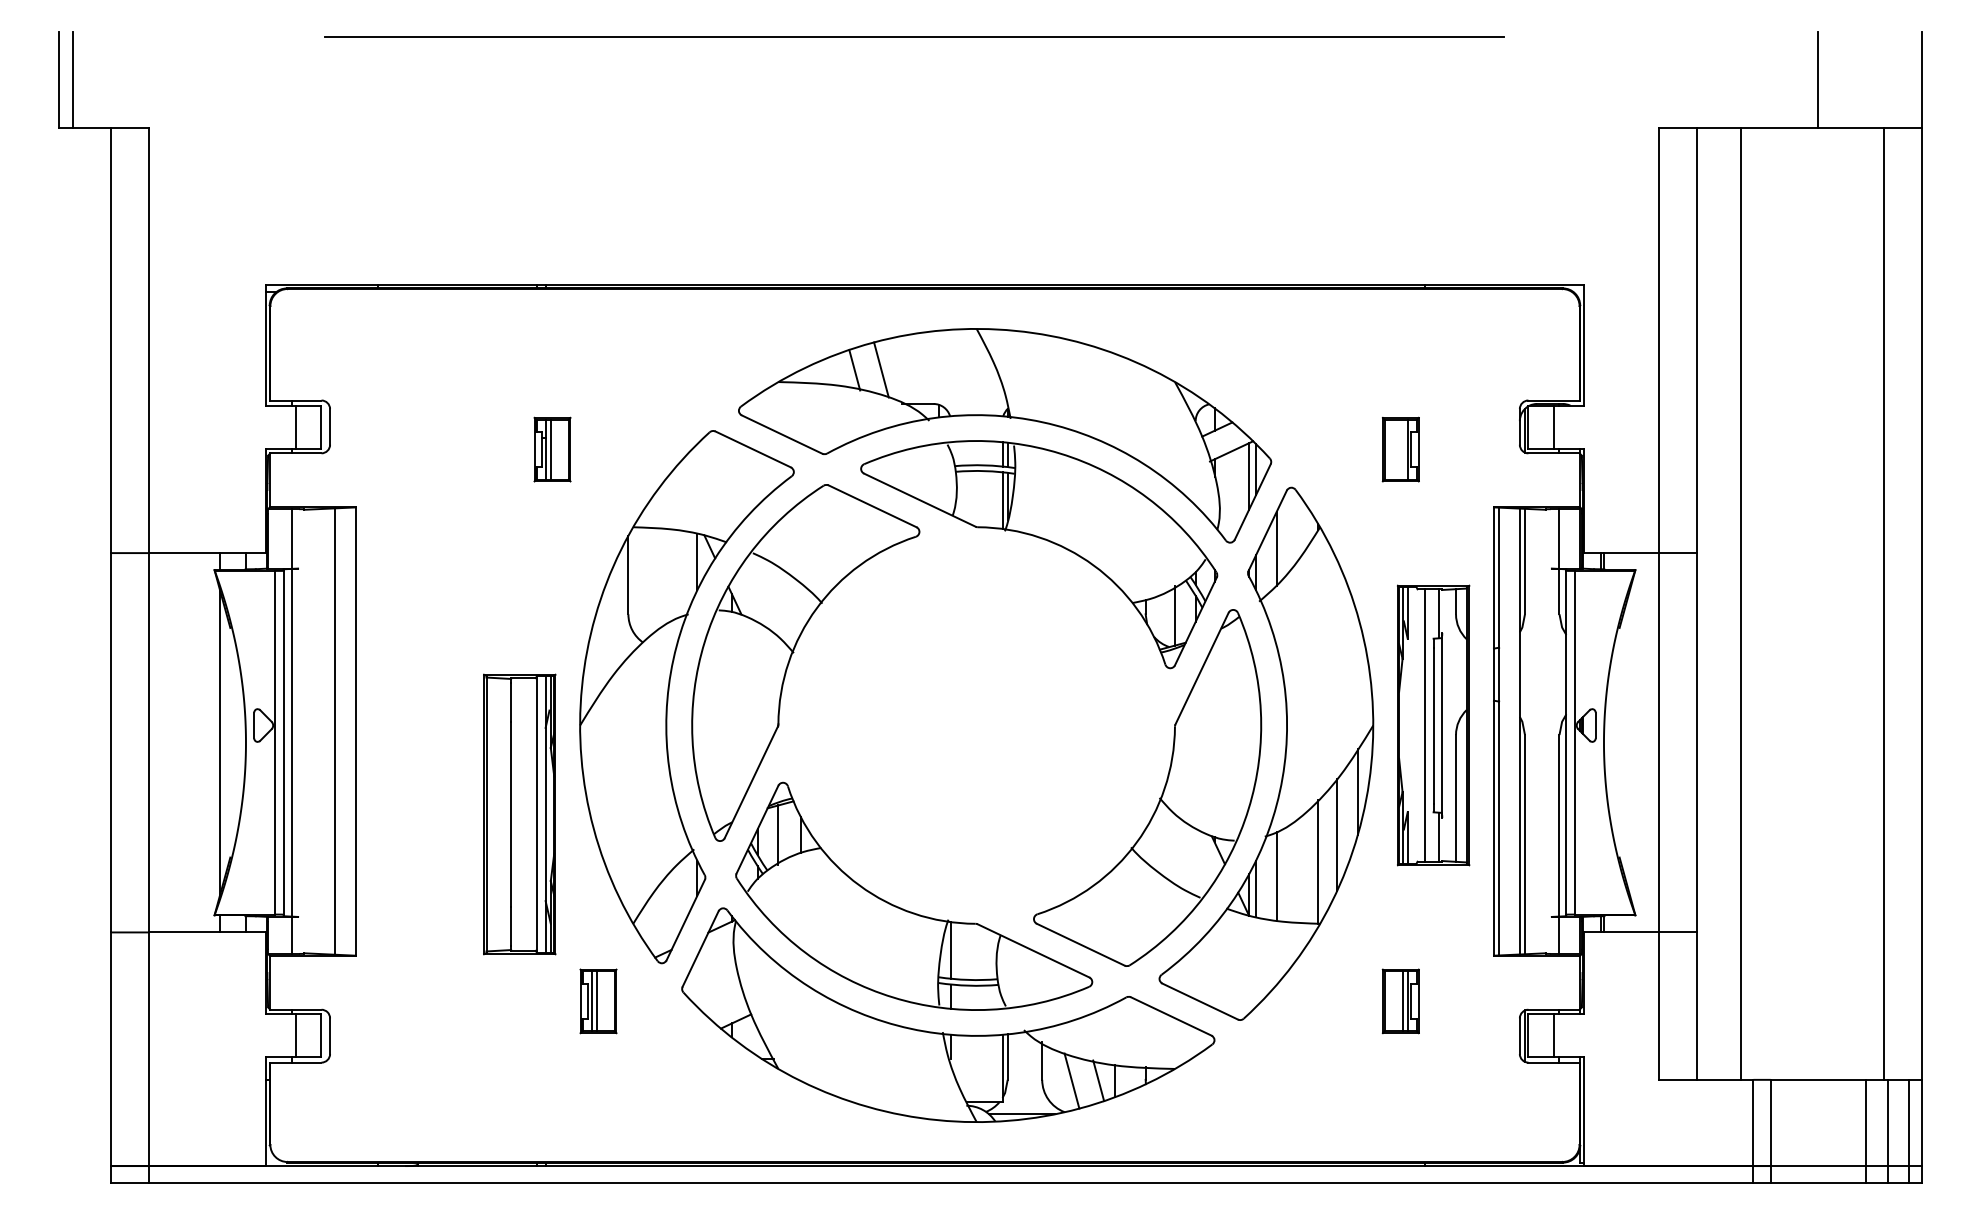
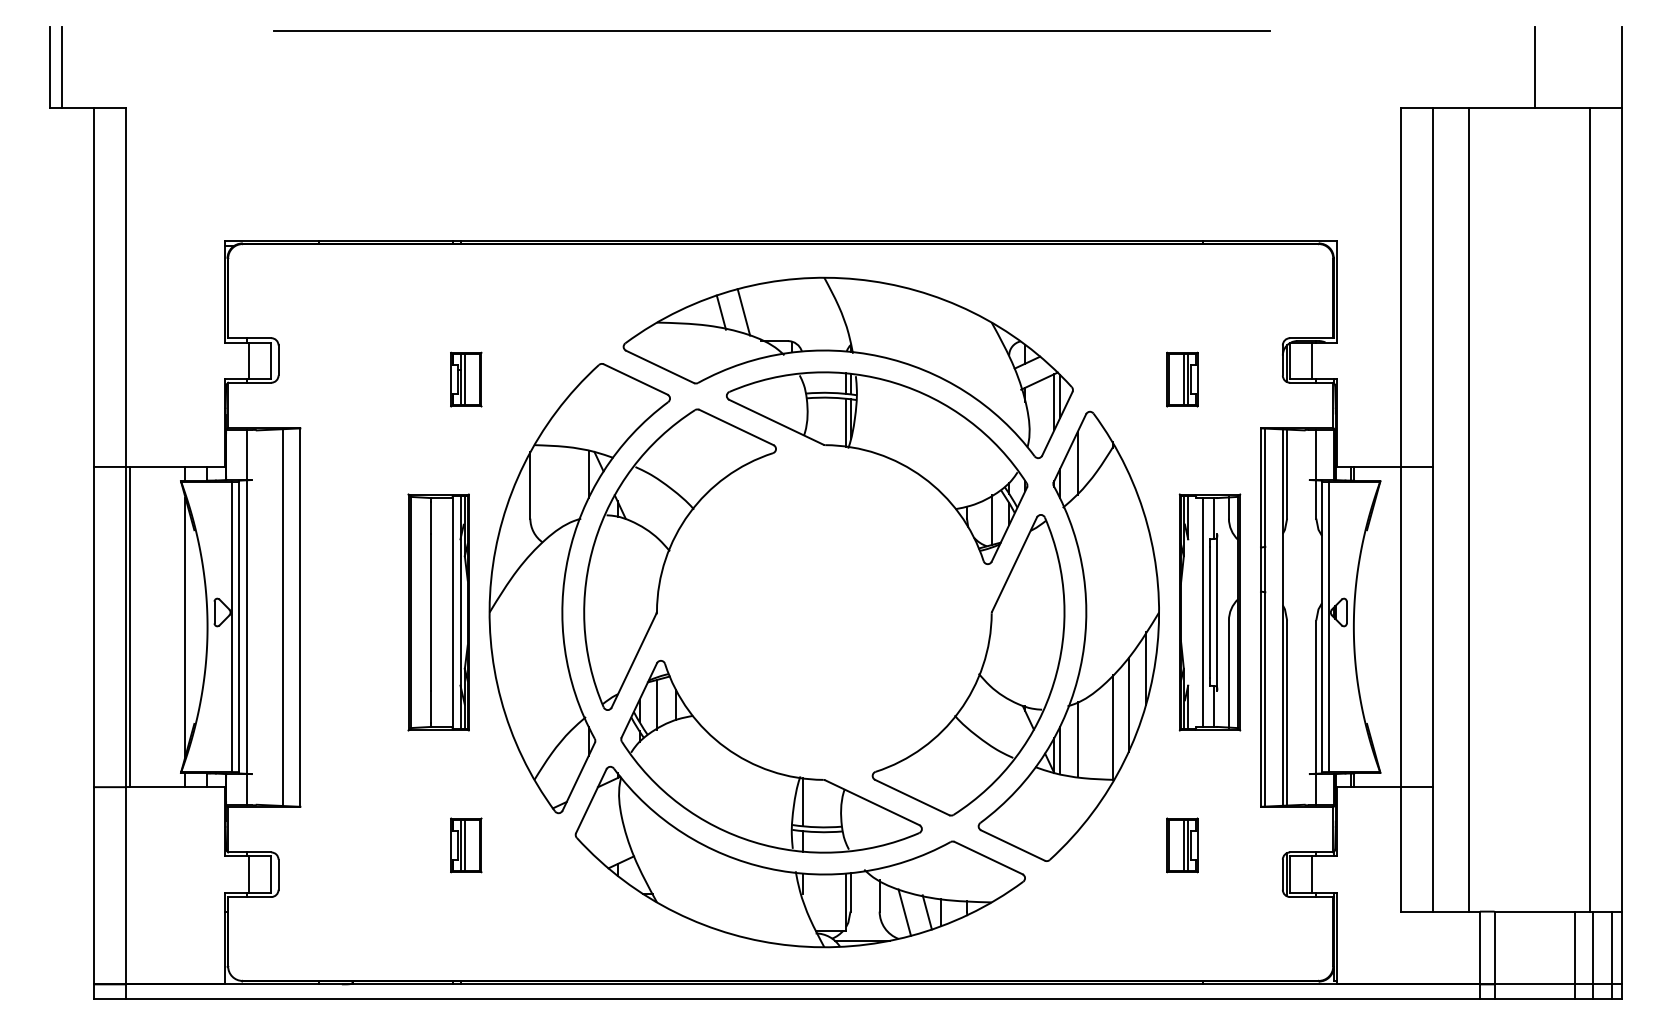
line: (1402, 449) -> (1183, 379), added
line: (154, 742) -> (130, 626), added
part: (519, 814) -> (438, 612), moved
part: (598, 1001) -> (466, 845), moved

